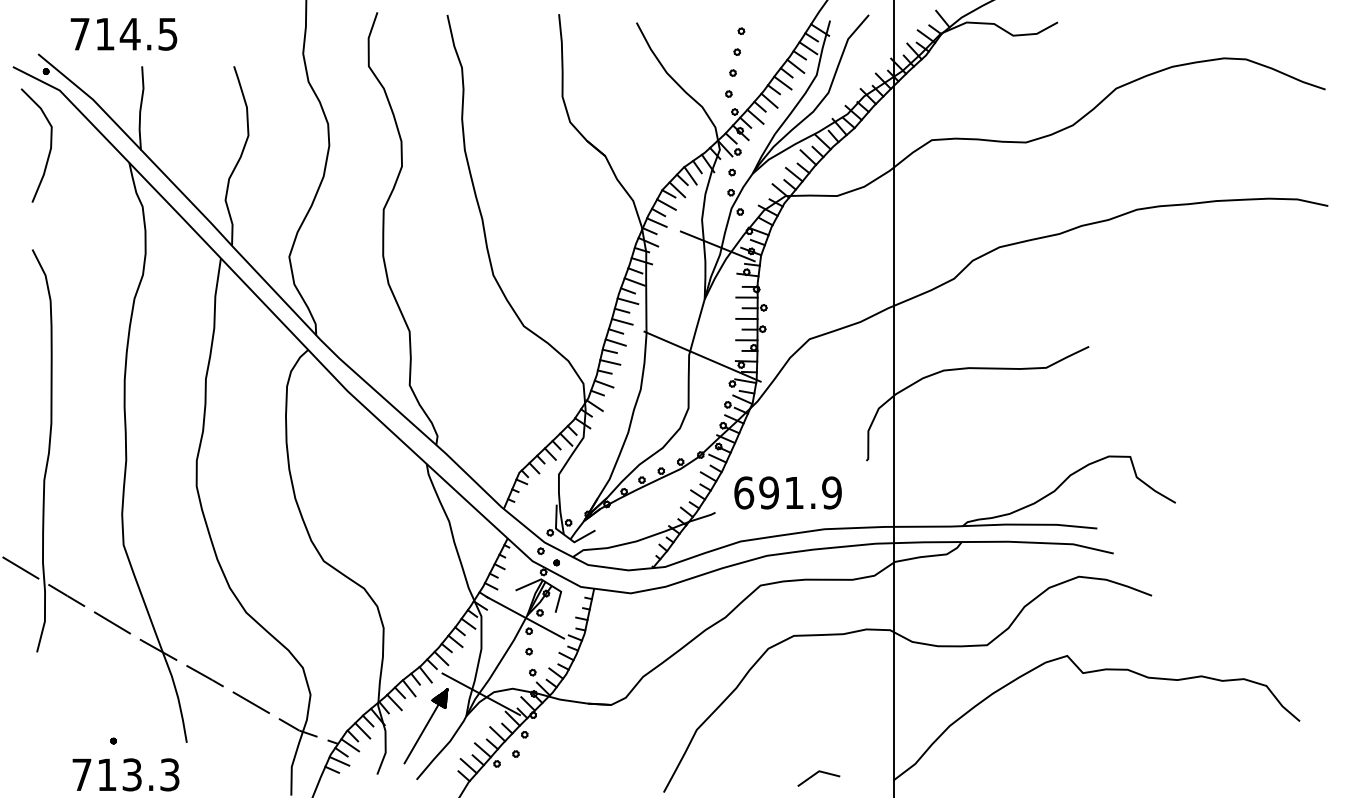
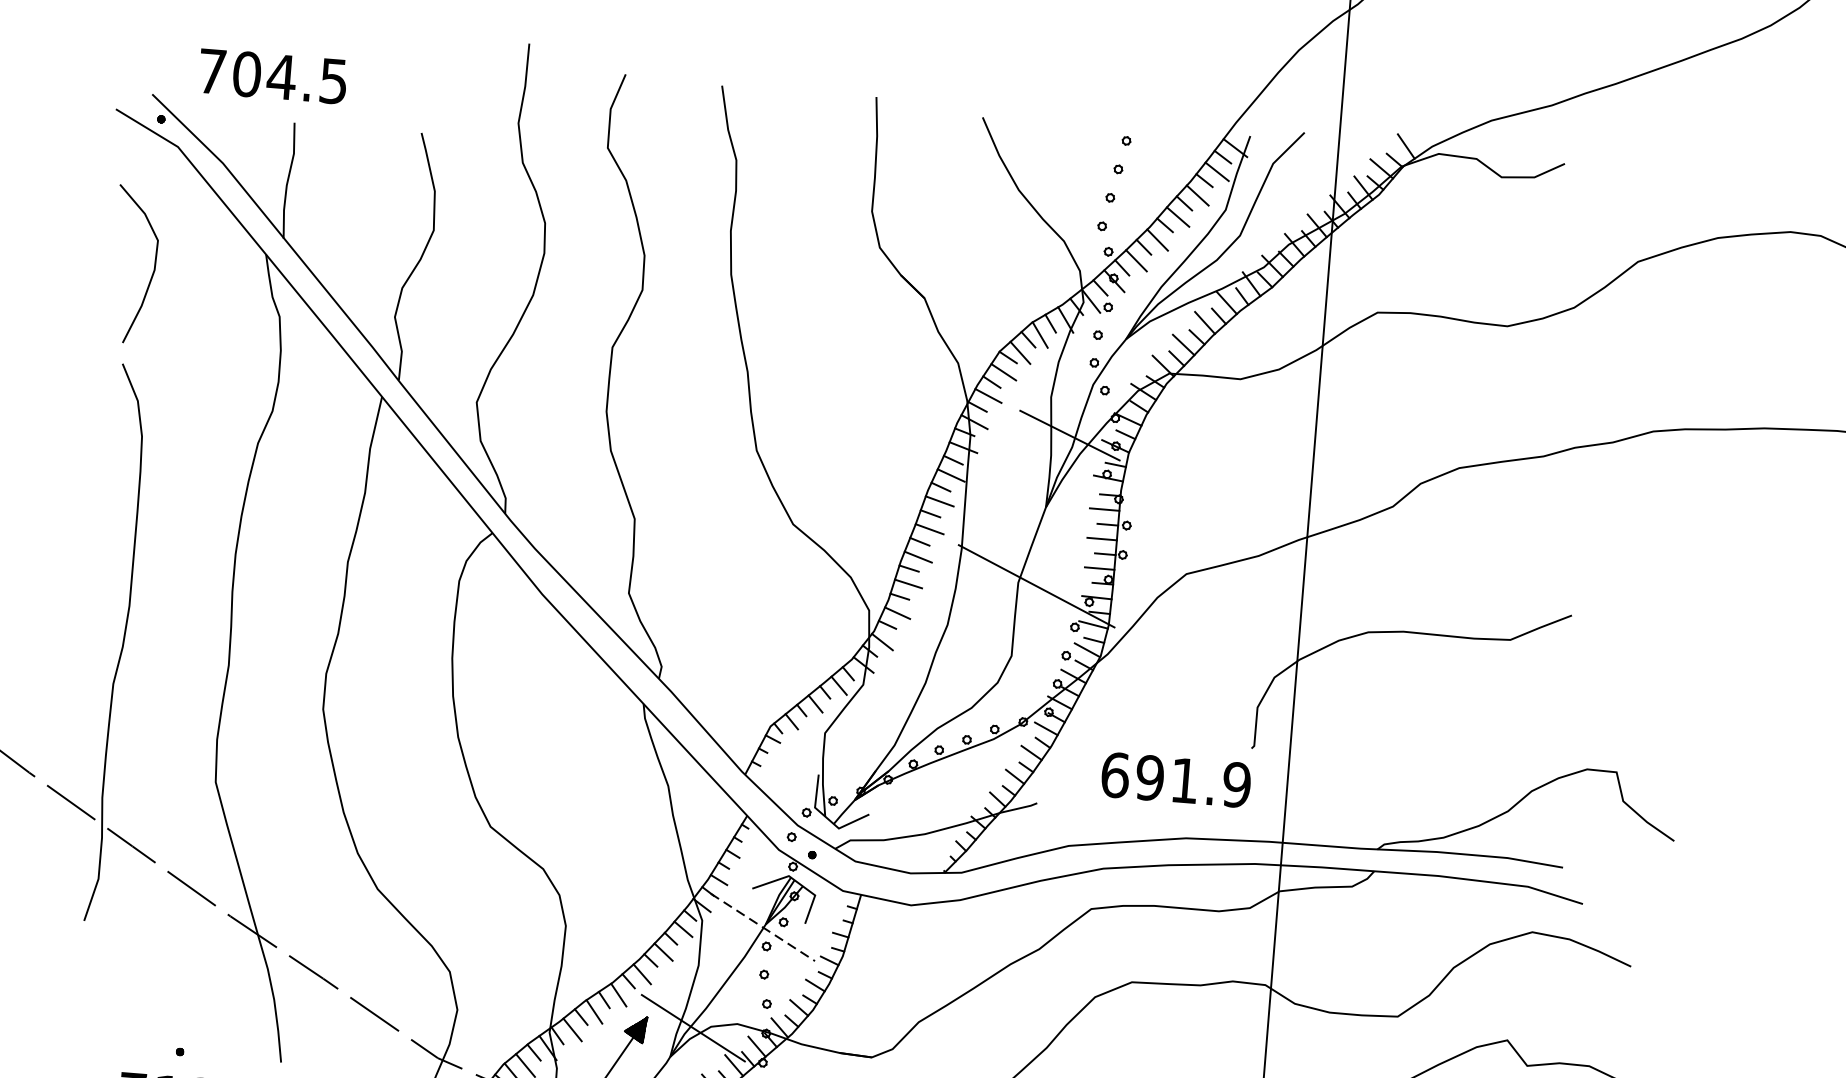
text: (105, 33) -> (247, 73), 714.5 -> 704.5
curve: (49, 149) -> (152, 271), moved
text: (787, 492) -> (1175, 779), moved
line: (525, 617) -> (763, 927), solid -> dashed

